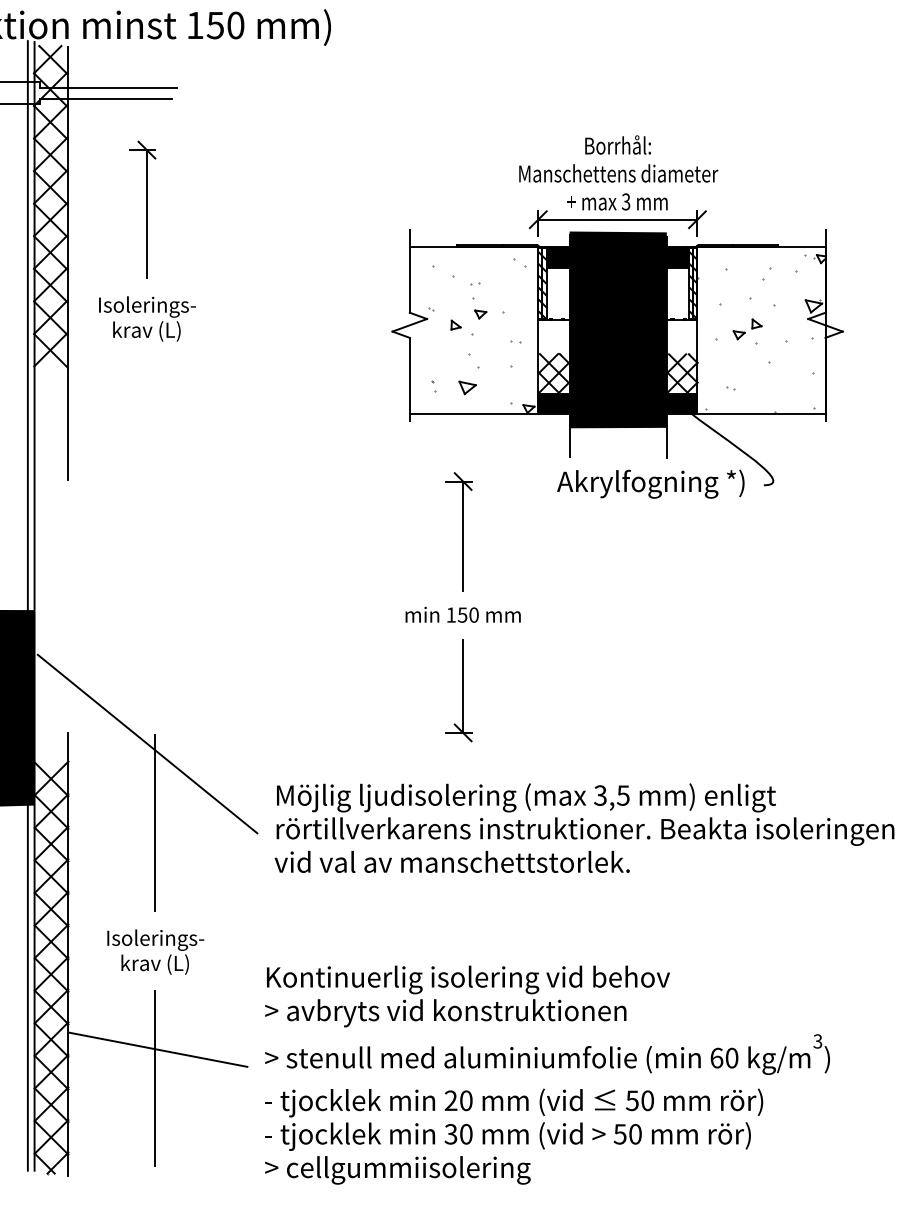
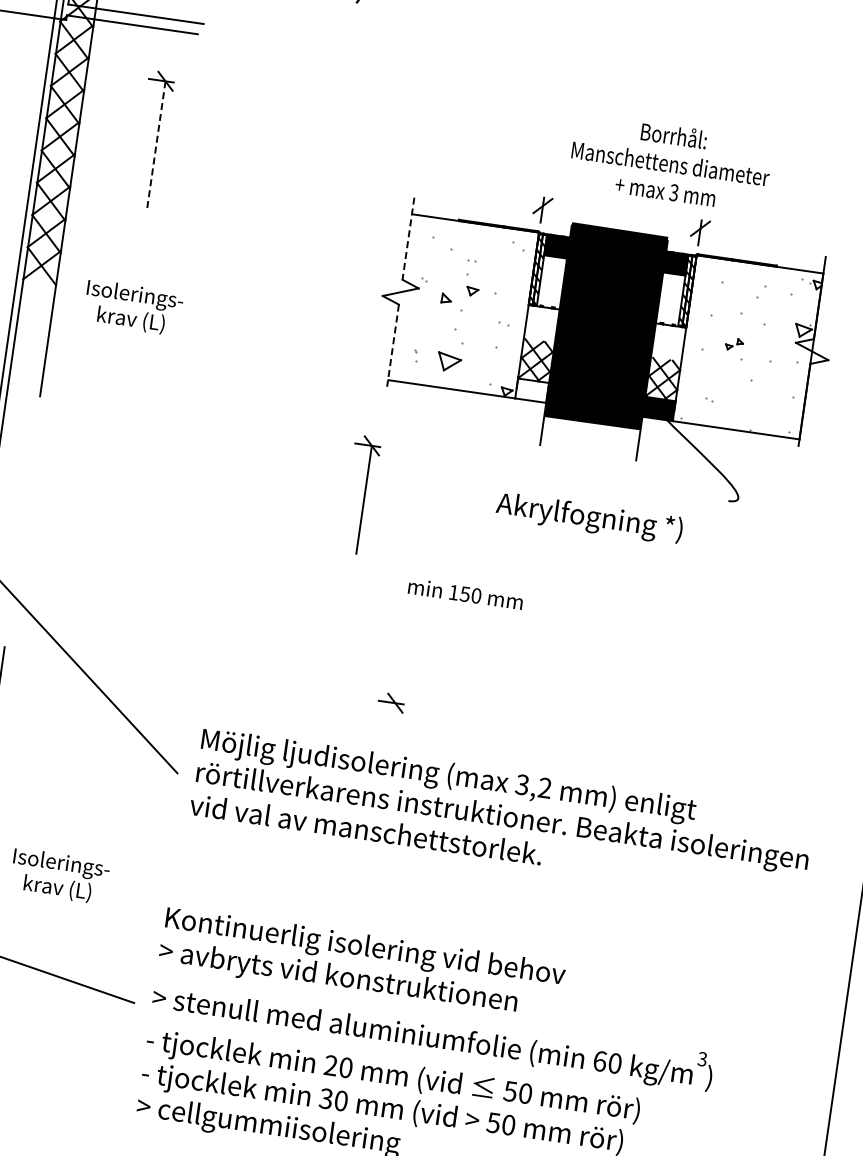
text: (618, 172) -> (670, 162), moved
line: (146, 214) -> (155, 144), solid -> dashed
line: (617, 219) -> (621, 217), removed
line: (409, 271) -> (408, 238), solid -> dashed
text: (147, 318) -> (133, 307), moved
part: (747, 329) -> (734, 344), size x0.6
line: (409, 379) -> (392, 345), solid -> dashed
part: (467, 387) -> (448, 361), size x1.4
fill: (553, 404) -> (531, 391), removed
text: (650, 483) -> (589, 517), moved
part: (458, 531) -> (360, 494), moved
text: (462, 614) -> (465, 593), moved
line: (463, 685) -> (402, 656), removed
text: (622, 795) -> (544, 787), 3,5 -> 3,2
line: (155, 823) -> (77, 749), removed
line: (155, 1078) -> (41, 1001), removed

